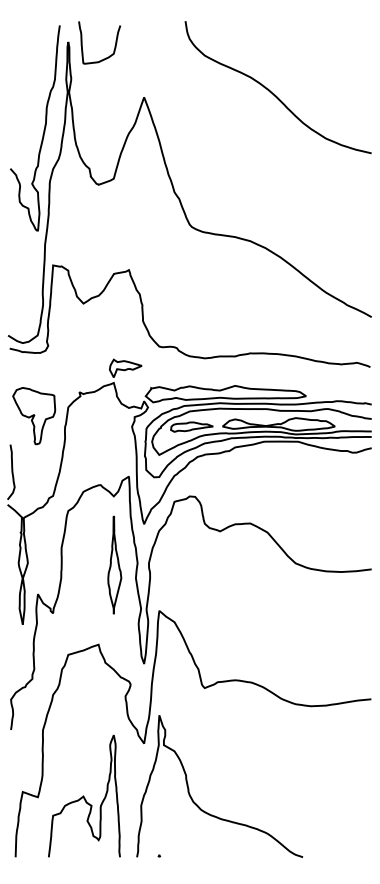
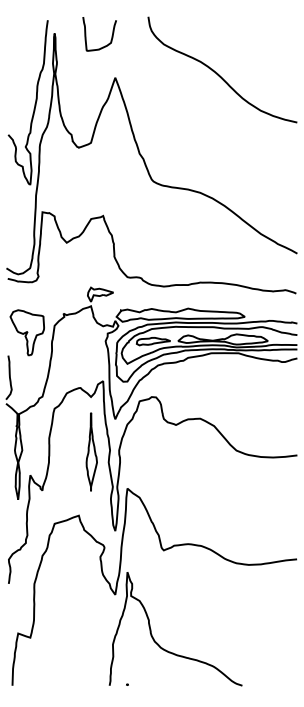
curve: (114, 44) -> (111, 35), moved
curve: (84, 795) -> (67, 636), removed

